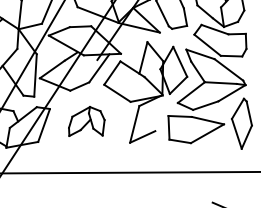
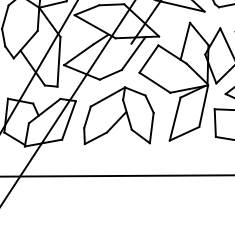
line: (158, 113) -> (202, 106), added
part: (86, 121) -> (118, 115), size x1.67

